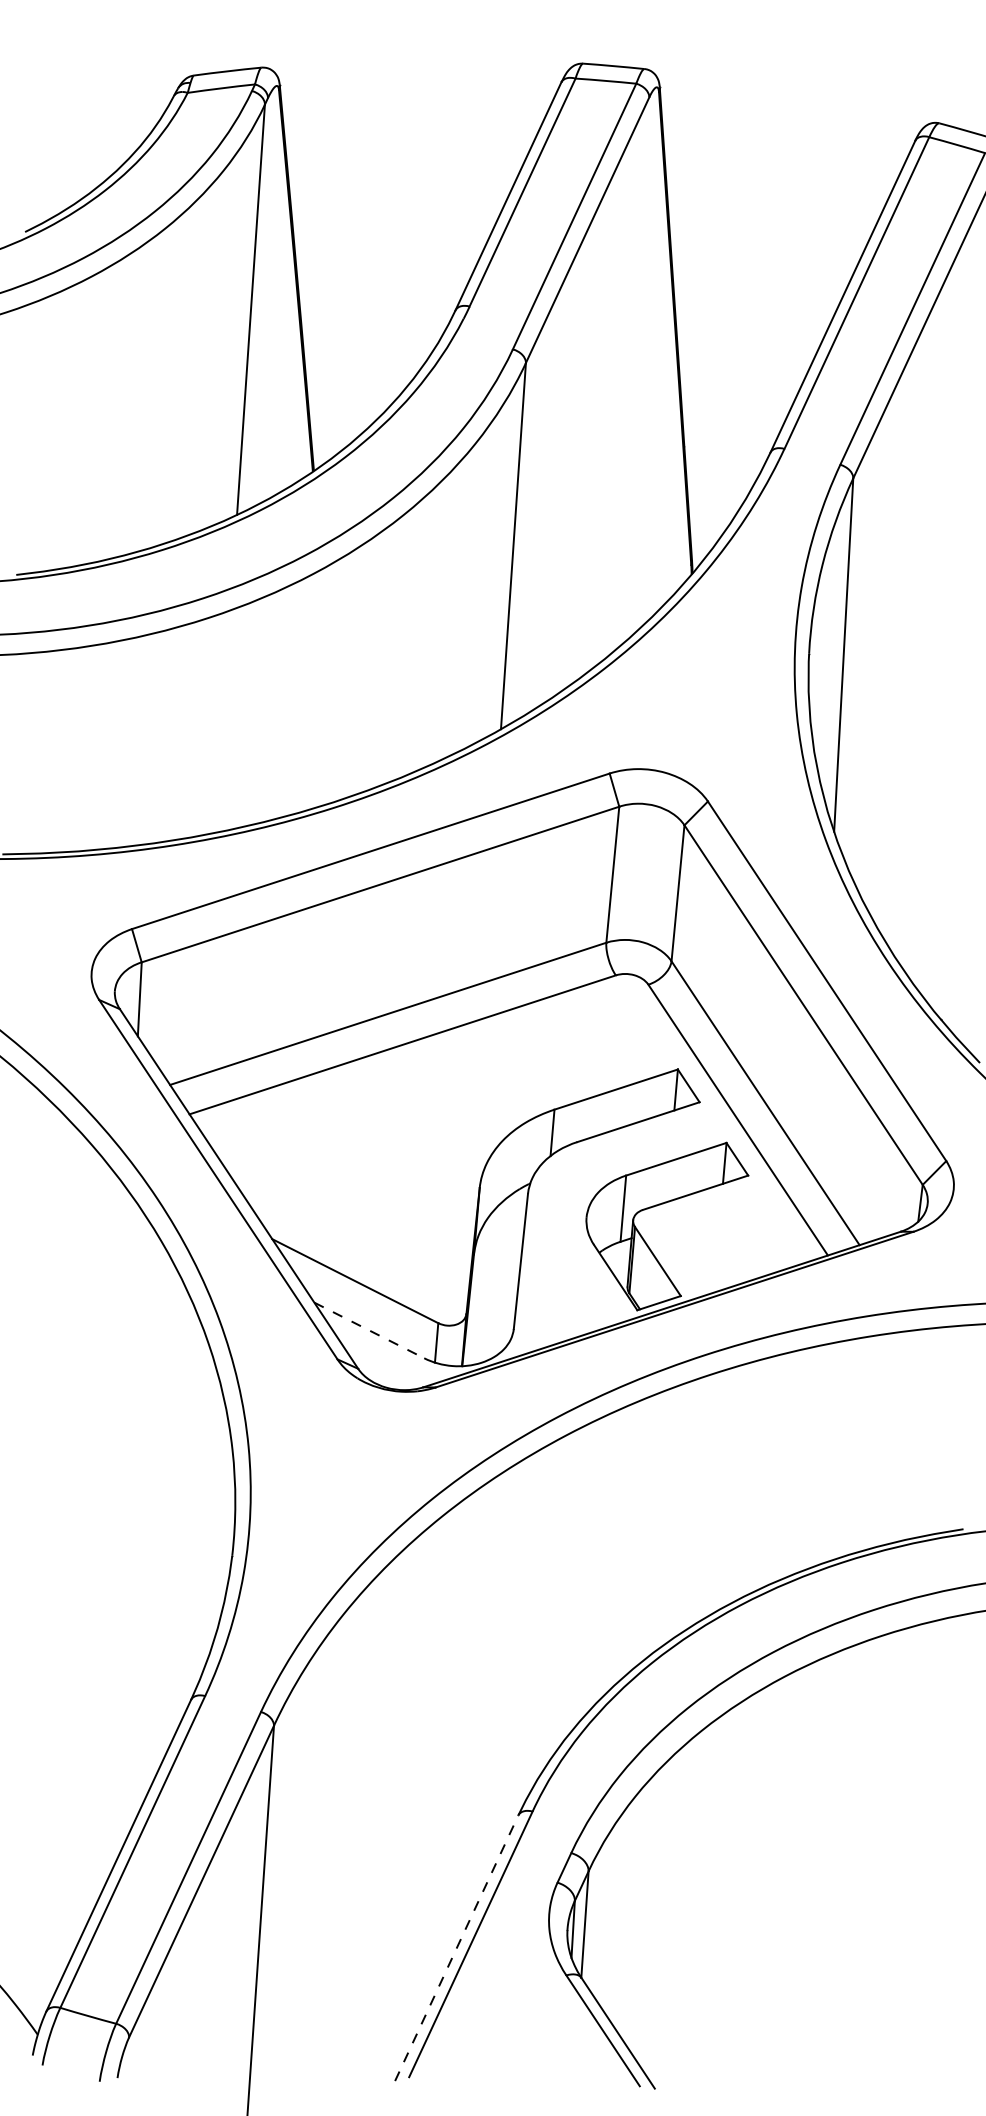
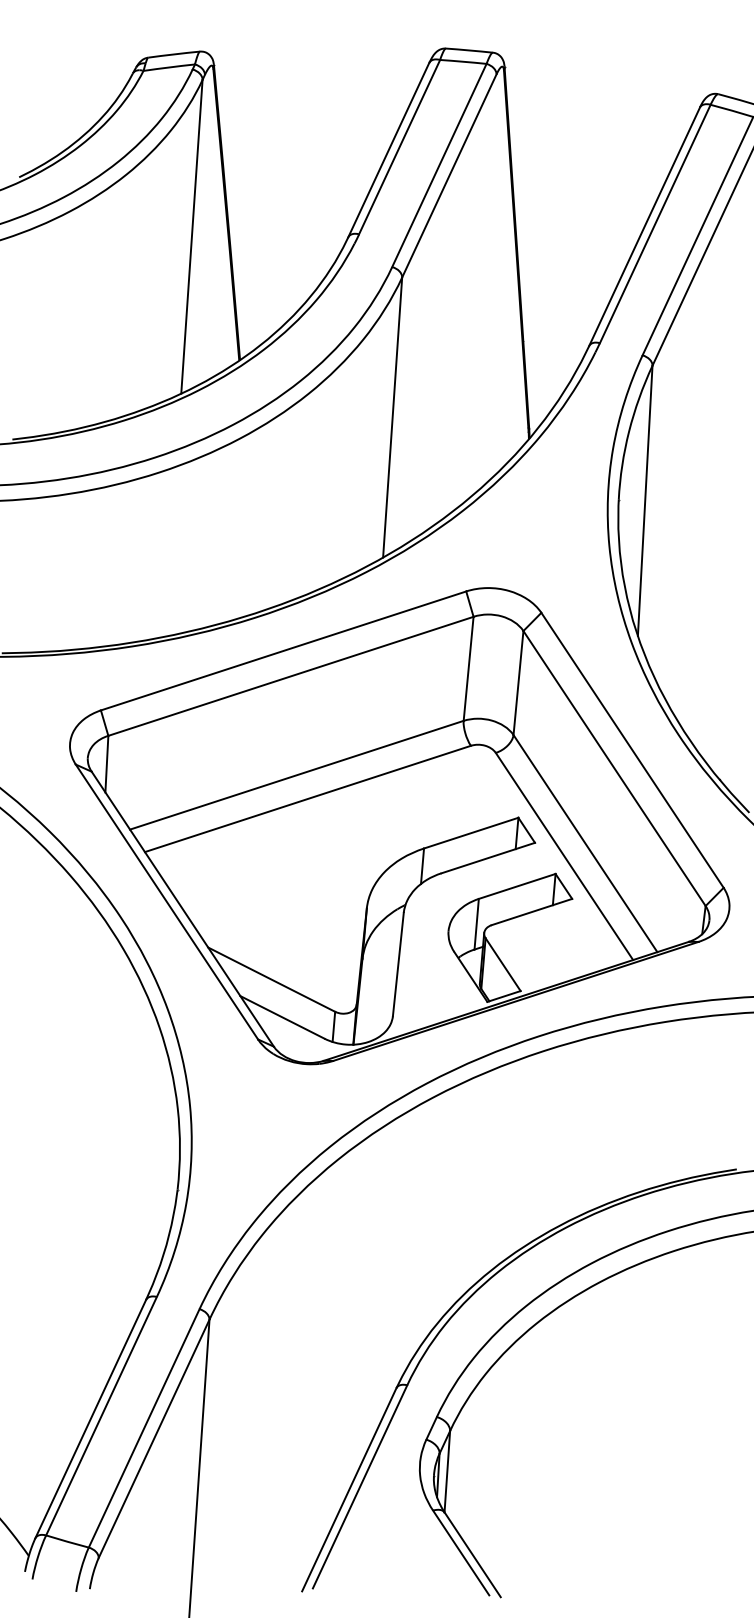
line: (369, 1330) -> (282, 1017), dashed -> solid
line: (457, 1947) -> (349, 1489), dashed -> solid

